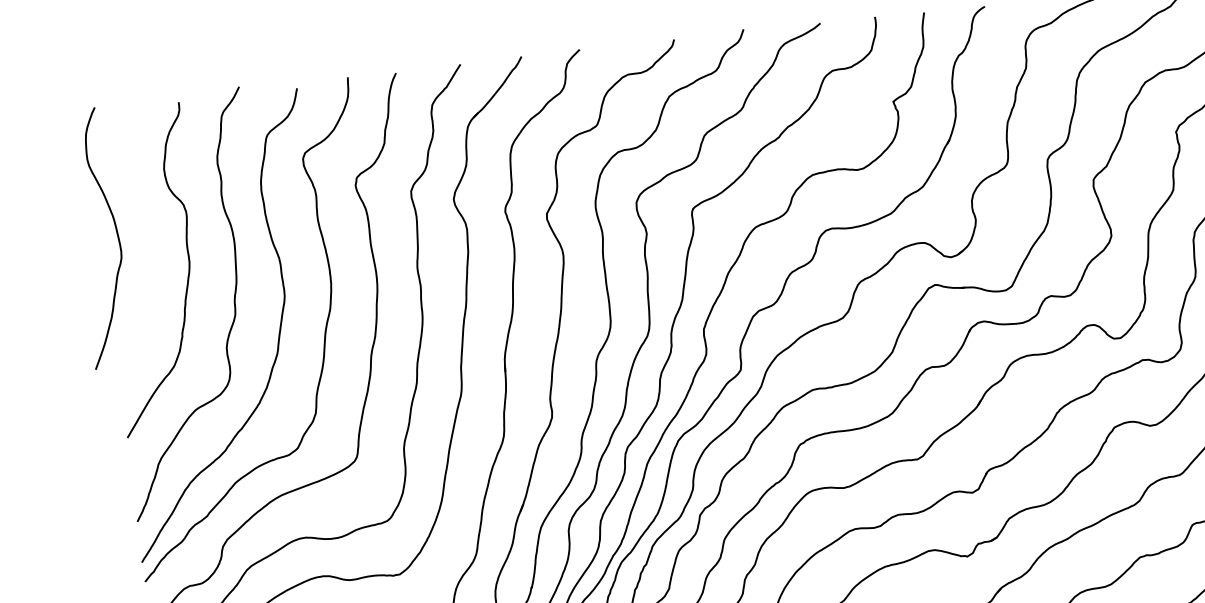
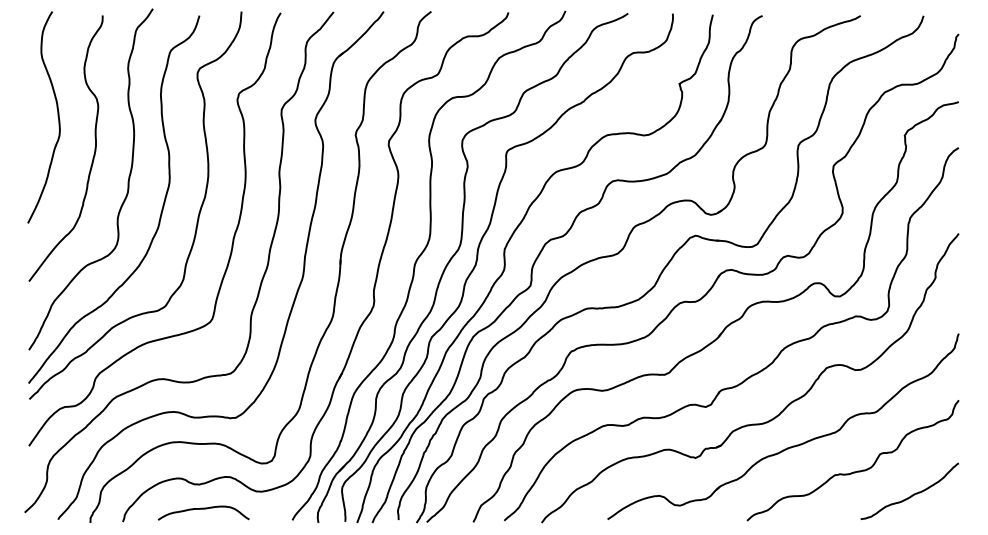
curve: (116, 234) -> (57, 116), moved

